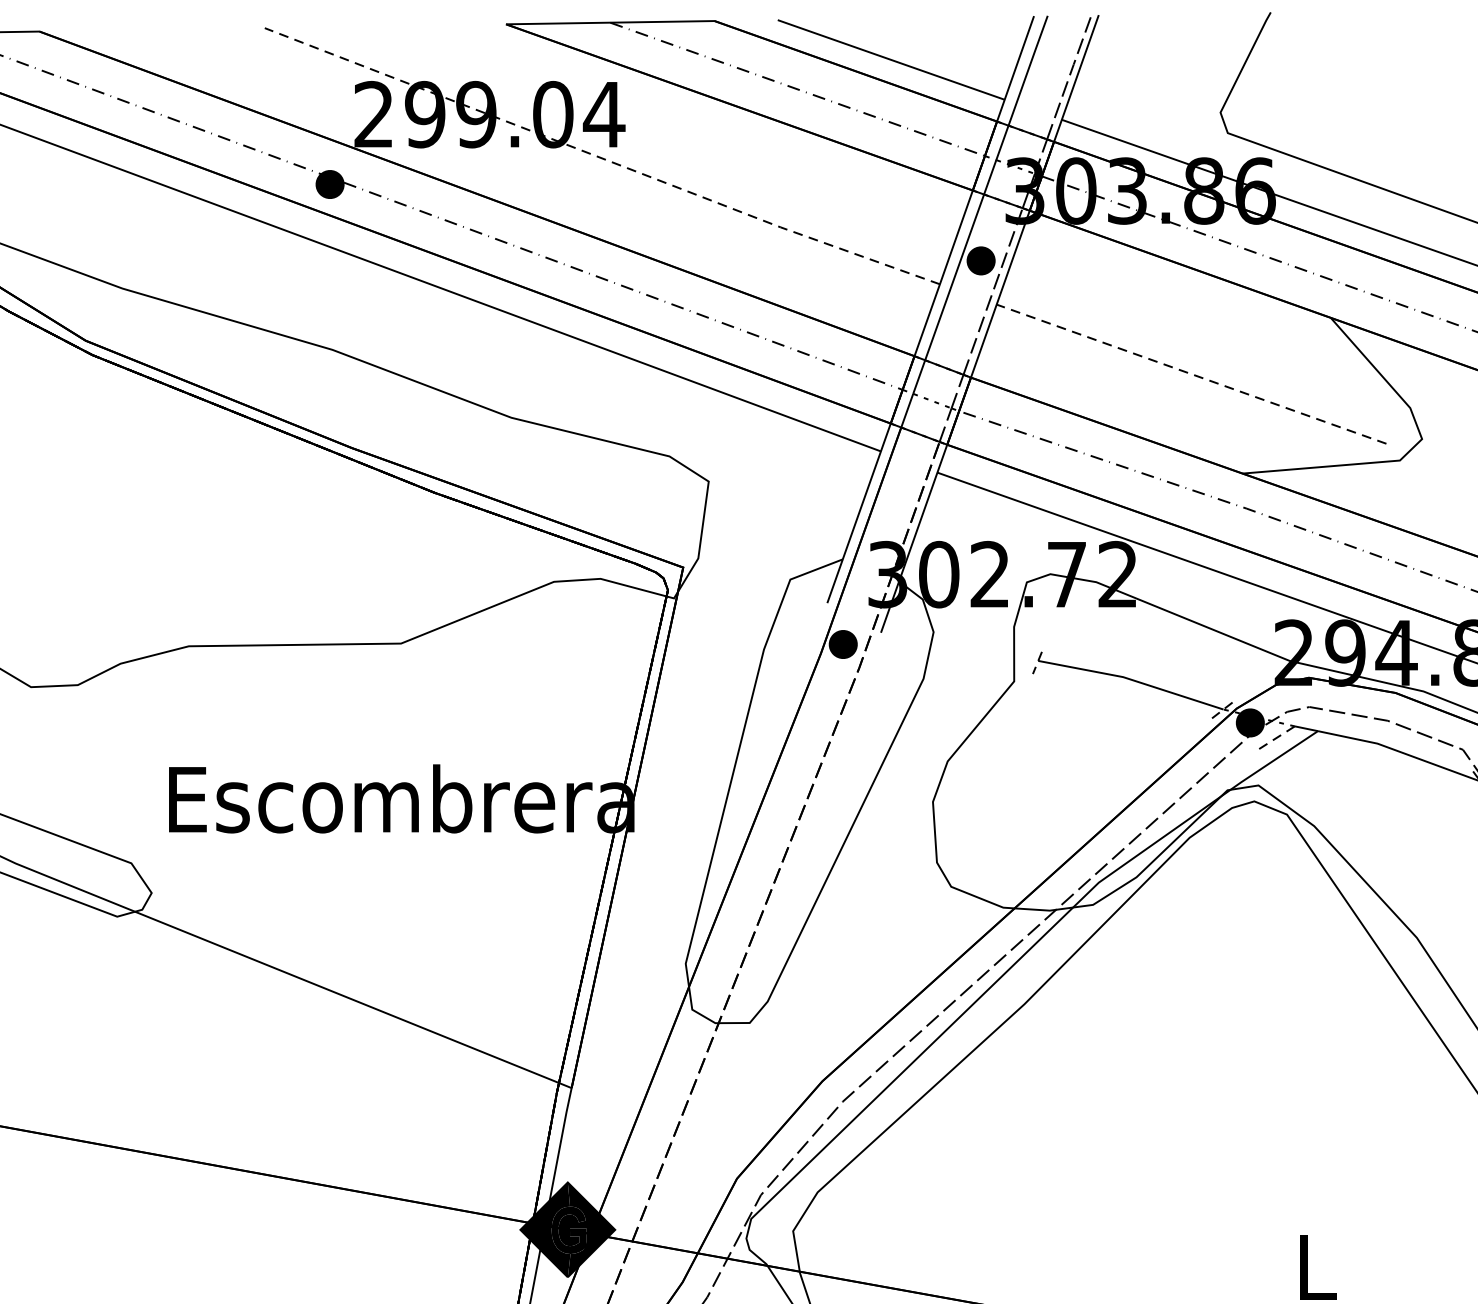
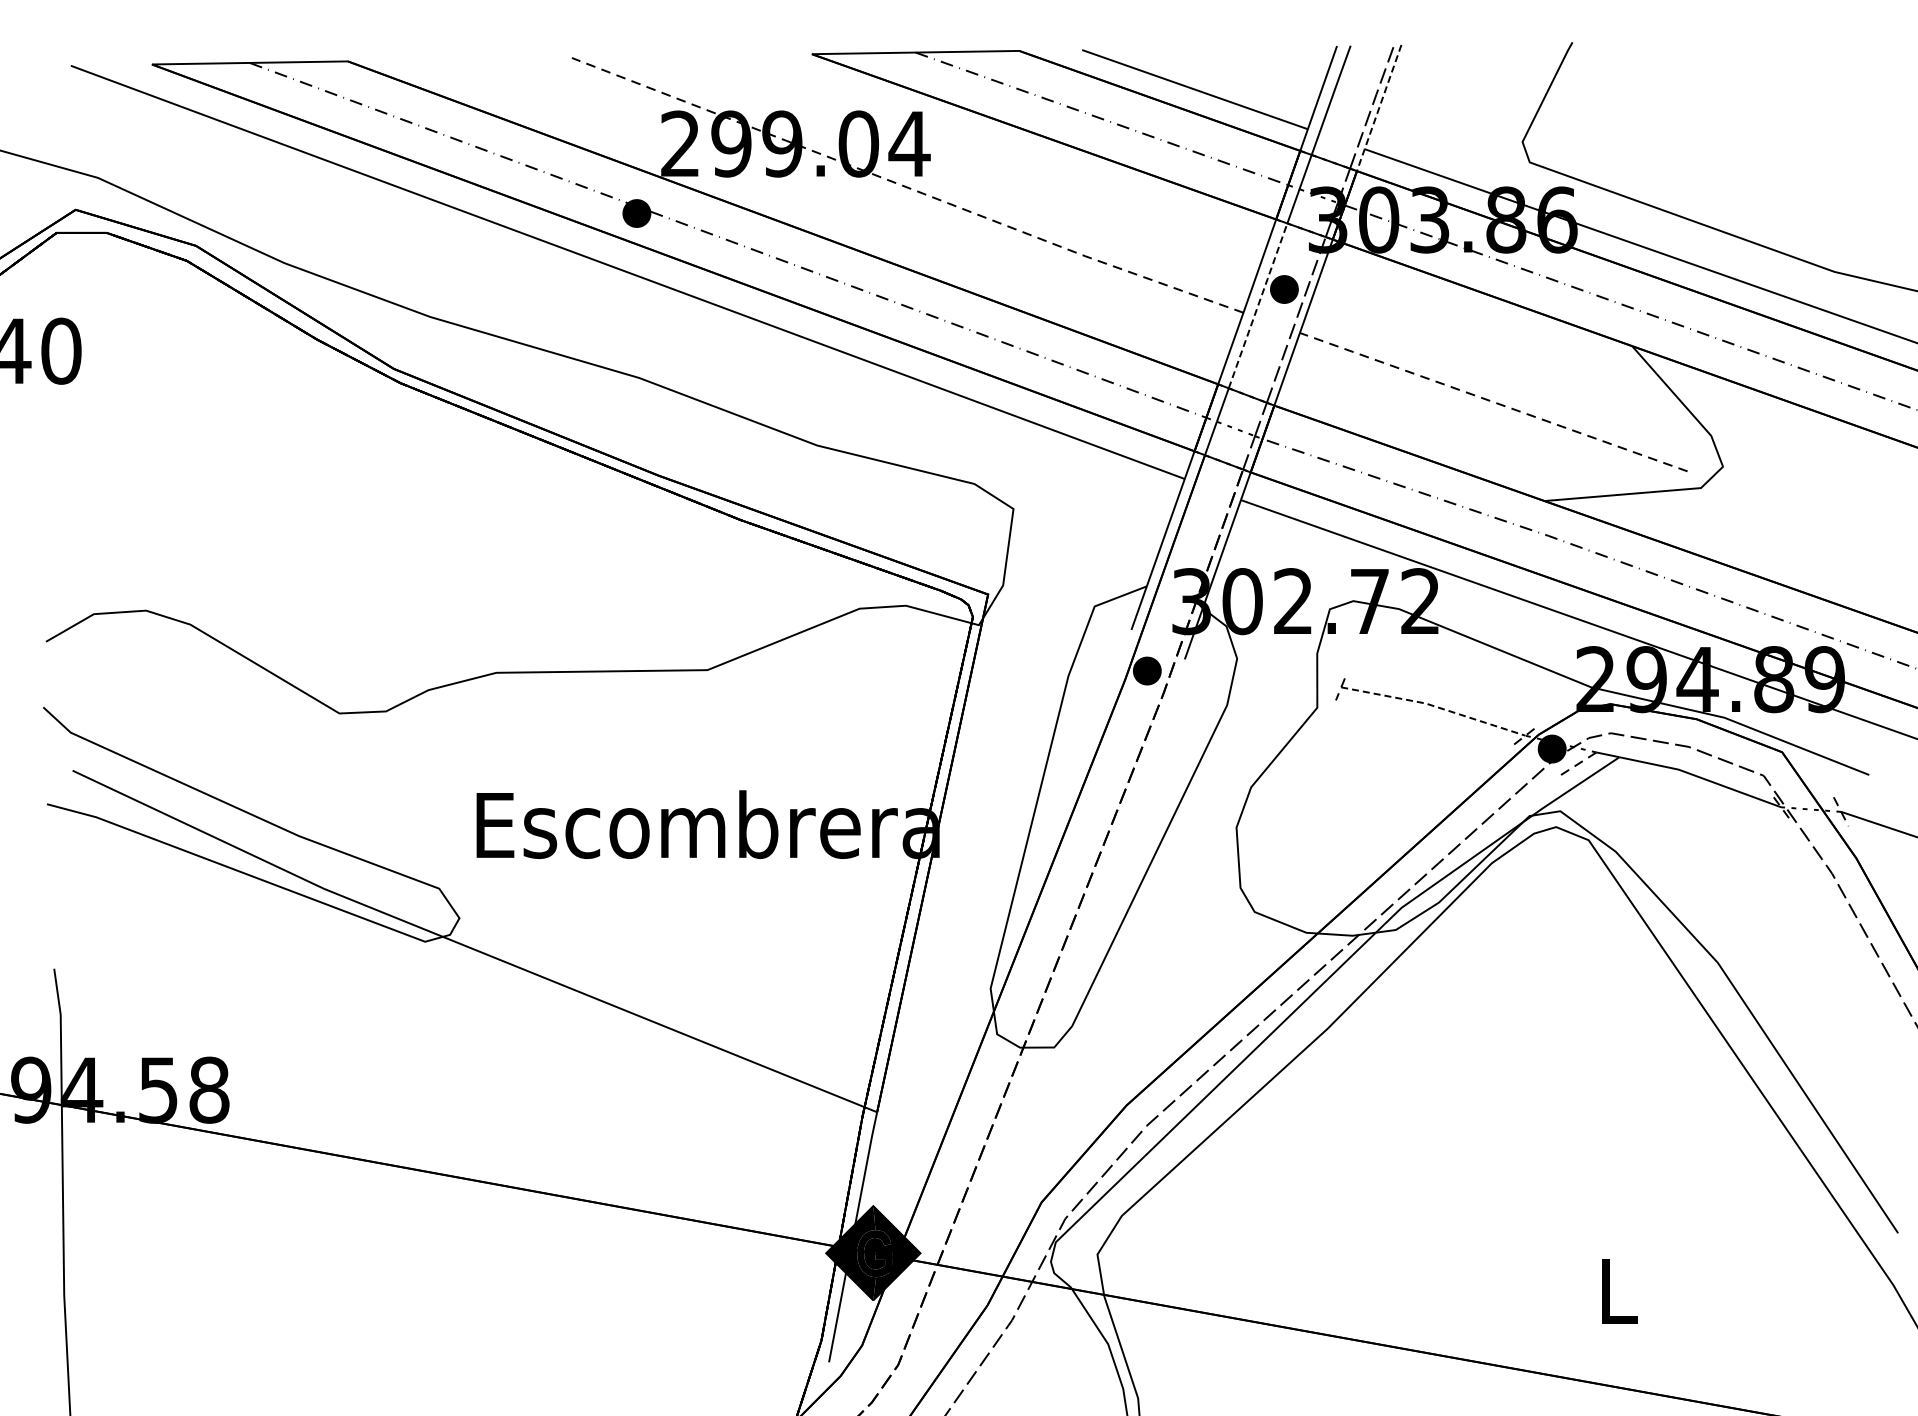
line: (1075, 78) -> (1378, 108), solid -> dashed
line: (955, 276) -> (1258, 305), solid -> dashed
line: (1132, 680) -> (1434, 706), solid -> dashed

